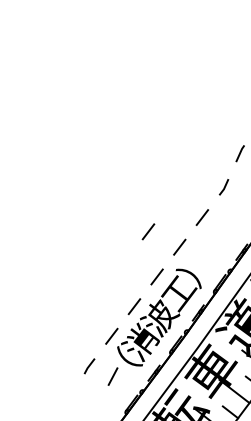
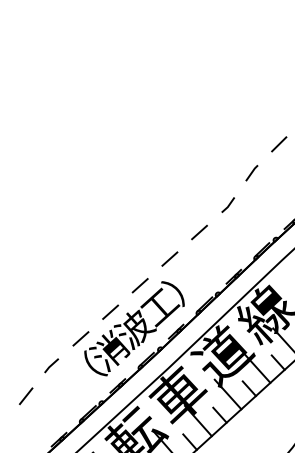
line: (147, 231) -> (139, 236), removed
line: (113, 376) -> (26, 396), moved

